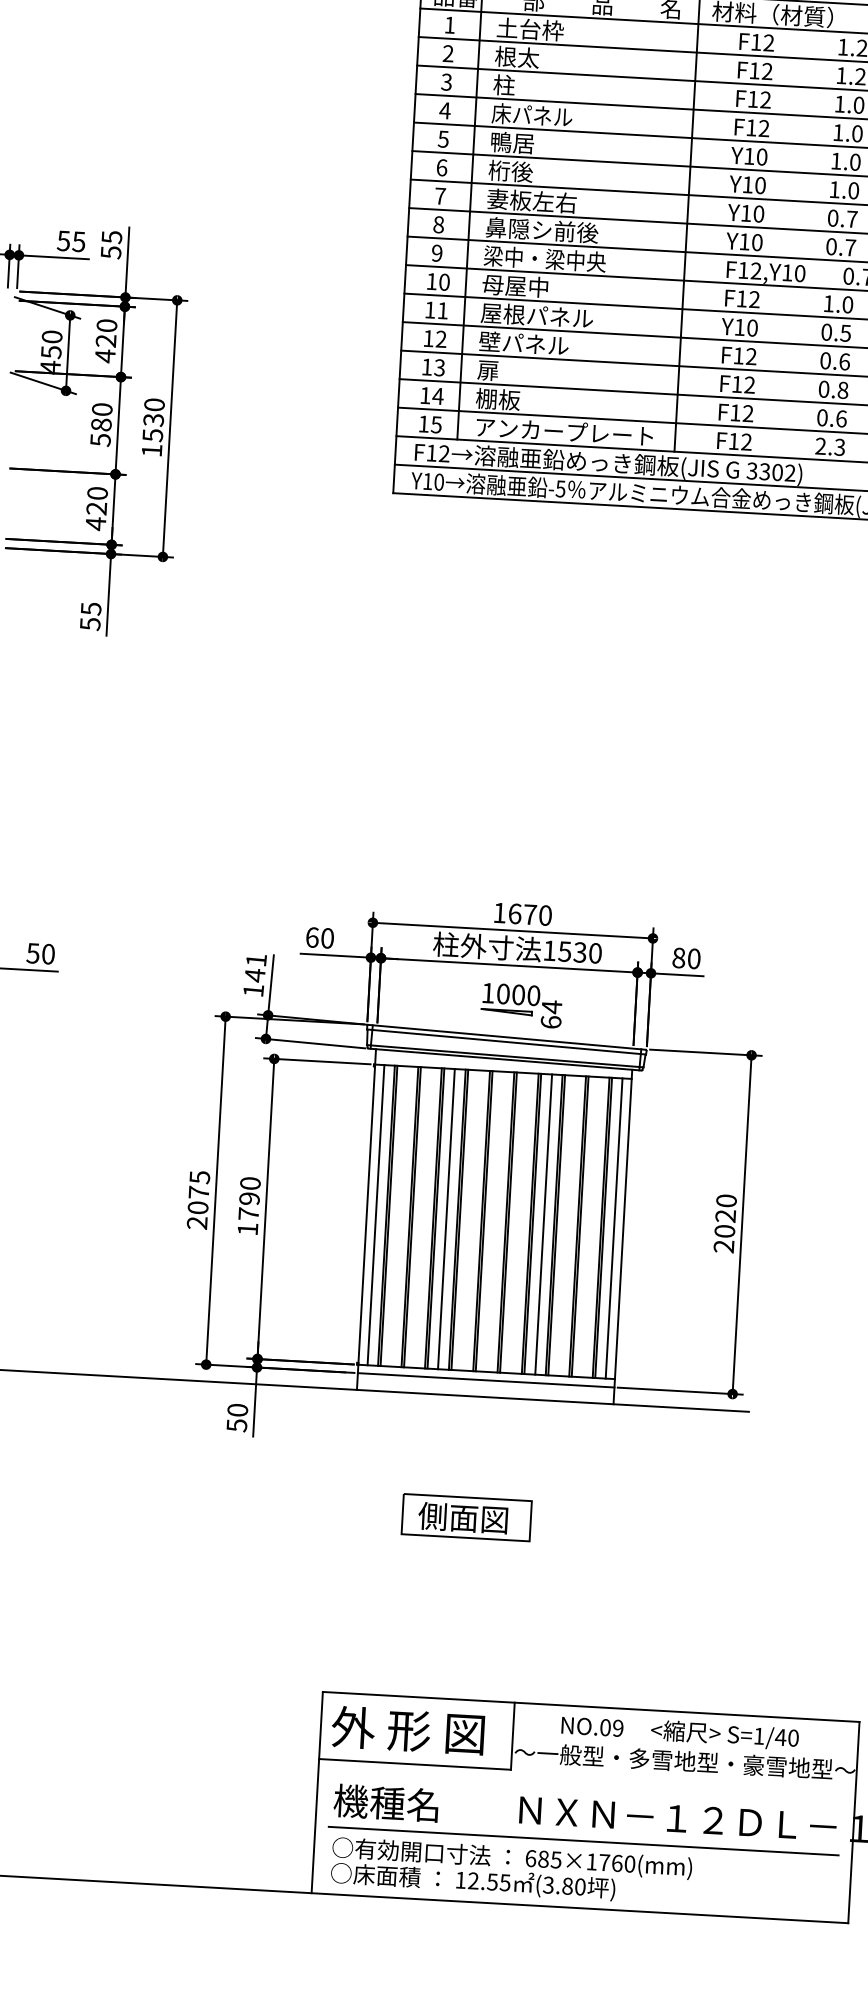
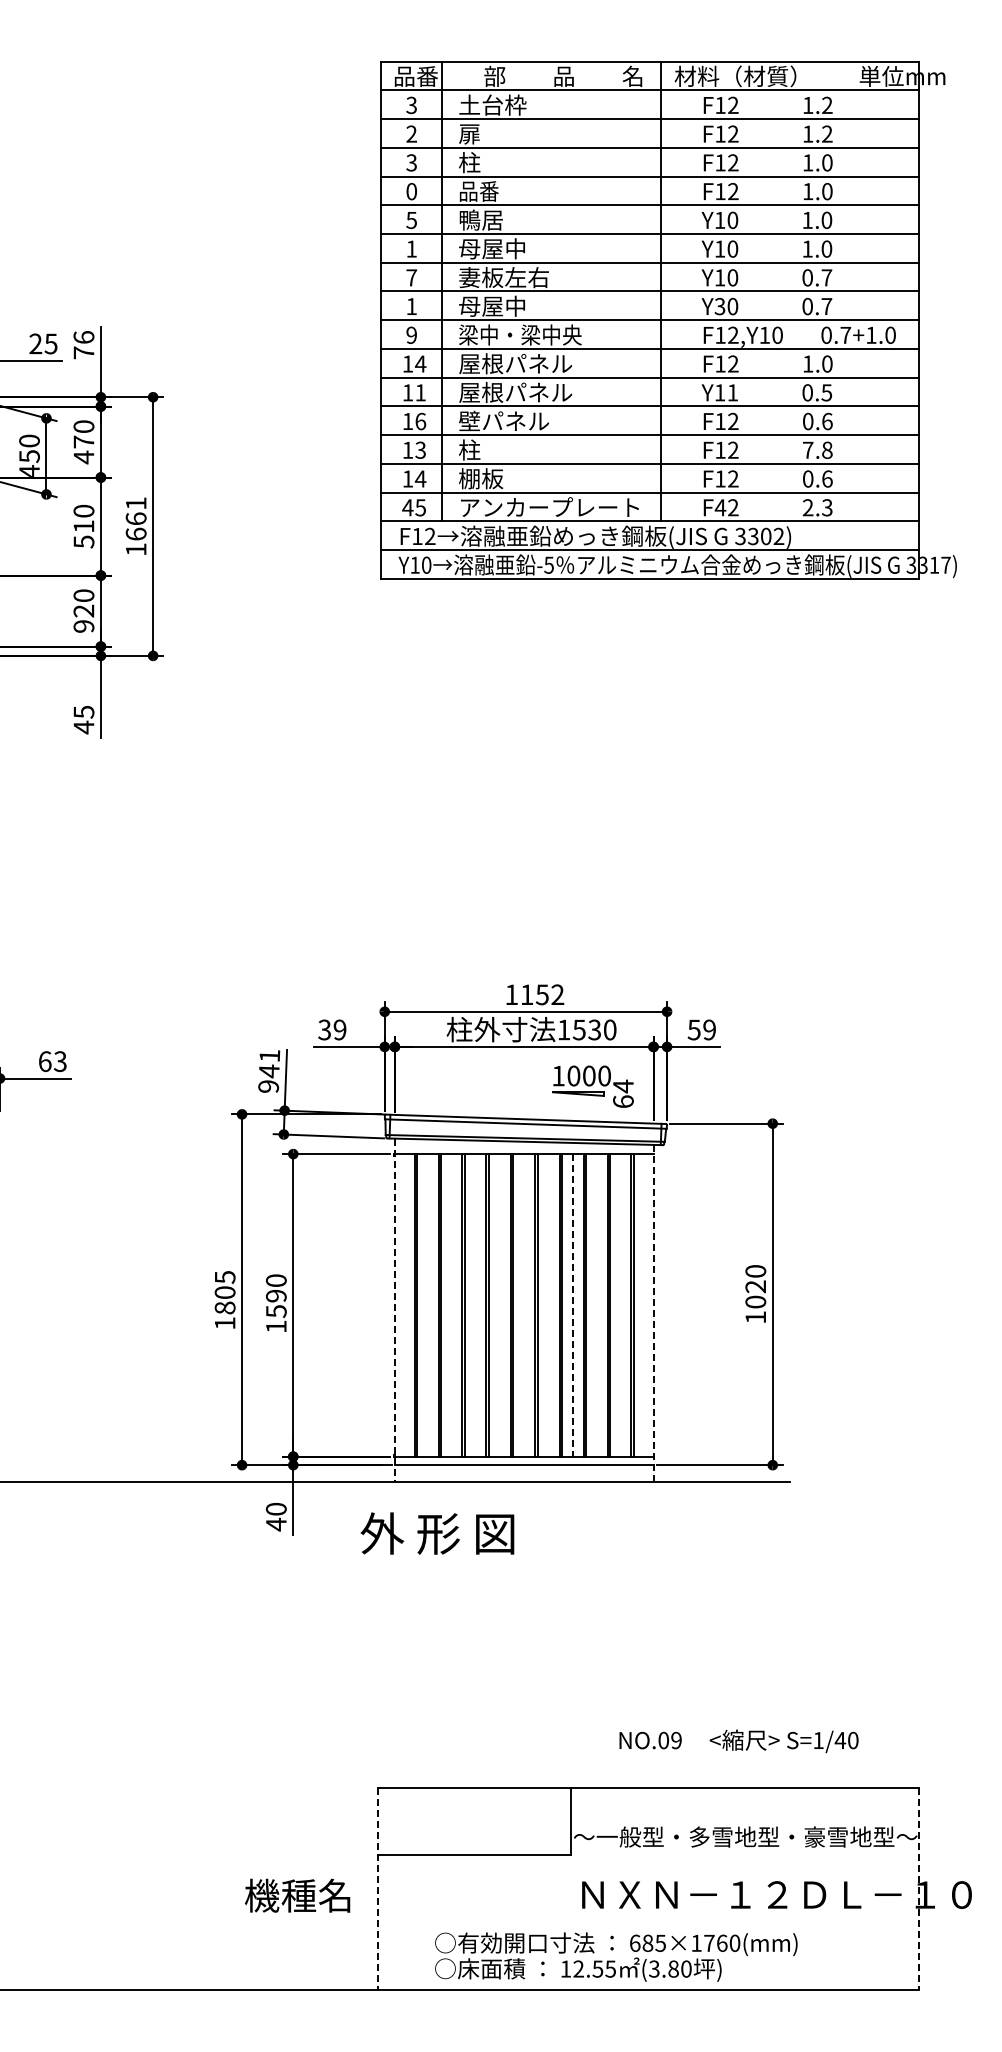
text: (449, 25) -> (411, 105), 1 -> 3
text: (517, 56) -> (481, 133), 根太 -> 扉
text: (444, 110) -> (411, 191), 4 -> 0
text: (532, 114) -> (499, 190), 床パネル -> 品番
text: (441, 167) -> (411, 248), 6 -> 1
text: (521, 171) -> (491, 248), 桁後 -> 母屋中
text: (438, 224) -> (411, 306), 8 -> 1
text: (541, 229) -> (515, 305), 鼻隠シ前後 -> 母屋中
text: (63, 240) -> (35, 343), 55 -> 25
text: (744, 241) -> (719, 306), Y10 -> Y30
text: (111, 245) -> (83, 345), 55 -> 76
text: (444, 281) -> (420, 363), 10 -> 14
text: (538, 287) -> (515, 363), 母屋中 -> 屋根パネル
text: (752, 327) -> (732, 392), Y10 -> Y11
text: (441, 339) -> (420, 421), 12 -> 16
text: (105, 340) -> (83, 441), 420 -> 470
text: (488, 369) -> (469, 449), 扉 -> 柱
text: (824, 388) -> (808, 449), 0.8 -> 7.8
text: (153, 419) -> (135, 518), 1530 -> 1661
text: (423, 423) -> (407, 507), 15 -> 45
text: (100, 424) -> (83, 526), 580 -> 510
text: (733, 441) -> (720, 507), F12 -> F42
text: (95, 523) -> (83, 626), 420 -> 920
text: (89, 624) -> (83, 727), 55 -> 45
text: (530, 914) -> (542, 994), 1670 -> 1152
text: (320, 937) -> (332, 1029), 60 -> 39
text: (40, 953) -> (52, 1061), 50 -> 63
text: (686, 957) -> (701, 1029), 80 -> 59
text: (253, 990) -> (268, 1086), 141 -> 941
part: (521, 1005) -> (592, 1086), moved
text: (197, 1207) -> (224, 1307), 2075 -> 1805
text: (248, 1214) -> (276, 1311), 1790 -> 1590
line: (376, 1215) -> (404, 1305), removed
line: (366, 1219) -> (394, 1310), solid -> dashed
line: (446, 1219) -> (475, 1305), removed
line: (543, 1224) -> (573, 1305), solid -> dashed
line: (614, 1228) -> (644, 1305), removed
line: (622, 1237) -> (653, 1313), solid -> dashed
text: (723, 1246) -> (755, 1317), 2020 -> 1020
text: (237, 1425) -> (276, 1524), 50 -> 40
part: (466, 1517) -> (512, 1604), removed
text: (408, 1730) -> (437, 1533), moved
text: (679, 1732) -> (738, 1741), moved
line: (317, 1793) -> (377, 1889), solid -> dashed
text: (386, 1802) -> (297, 1895), moved
line: (853, 1823) -> (918, 1889), solid -> dashed
line: (584, 1840) -> (648, 1922), removed
text: (511, 1870) -> (616, 1956), moved

